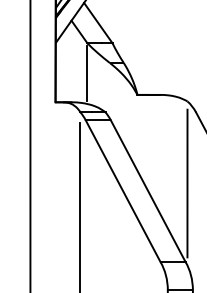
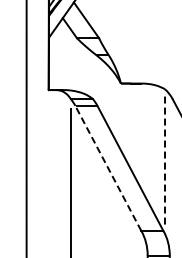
line: (87, 73) -> (76, 64), removed
line: (188, 184) -> (165, 162), solid -> dashed
line: (123, 191) -> (108, 168), solid -> dashed

